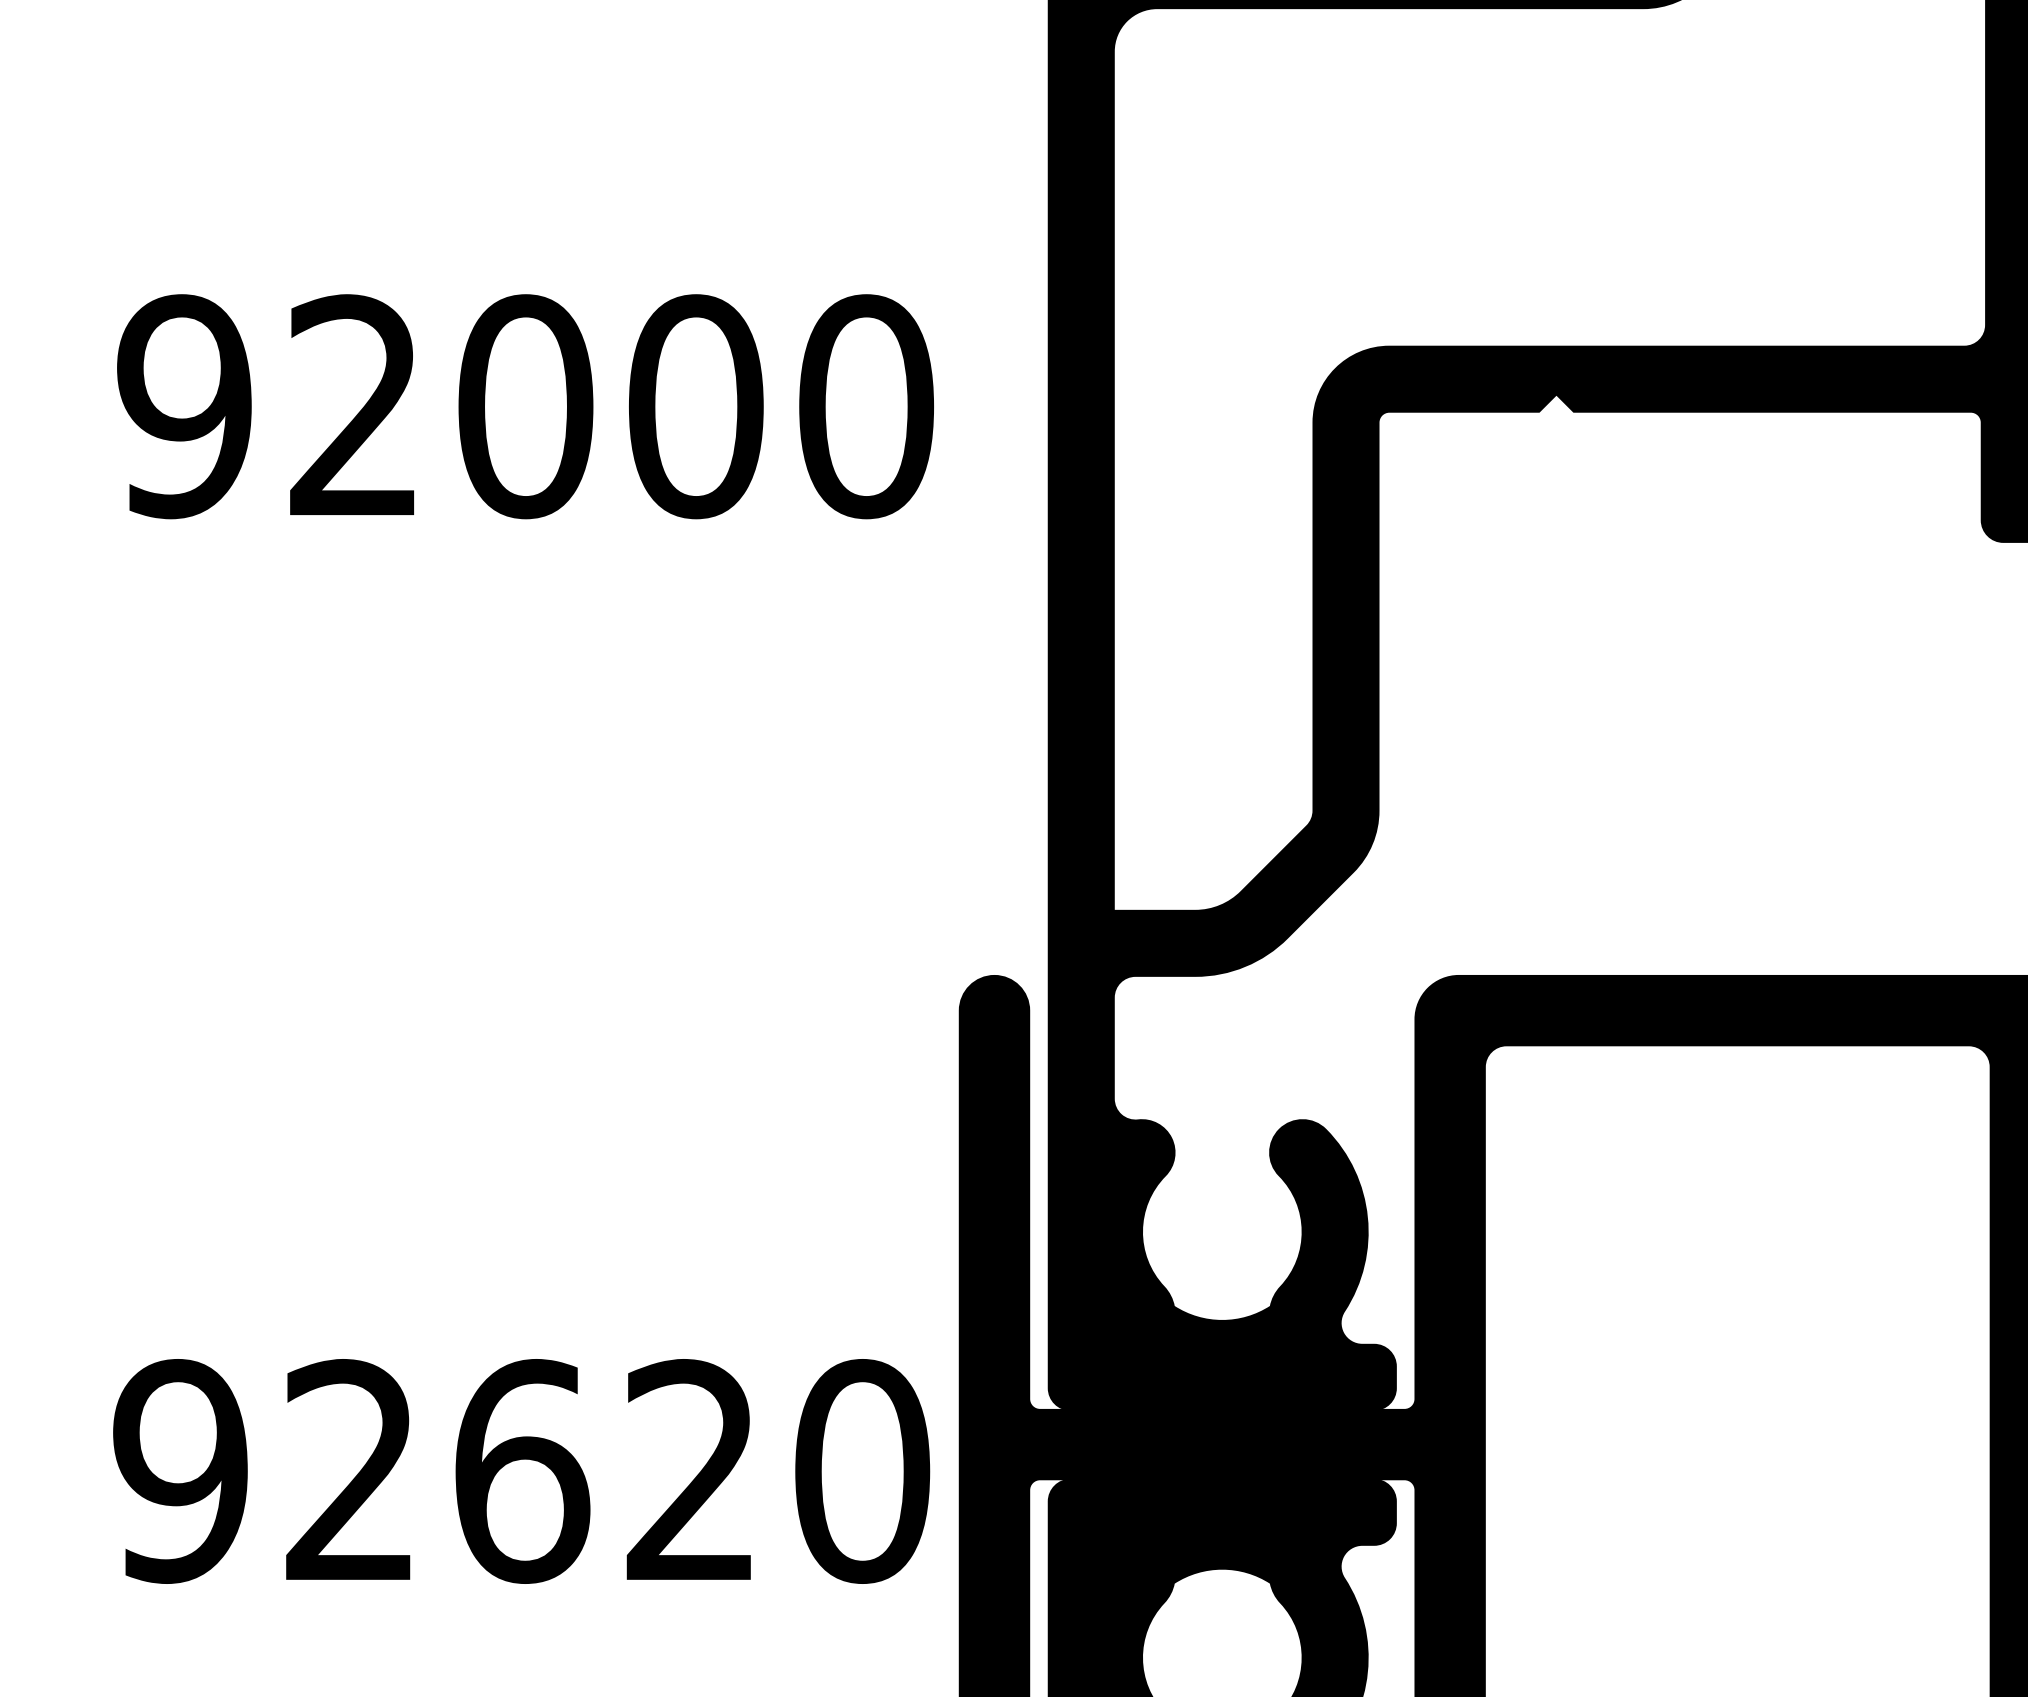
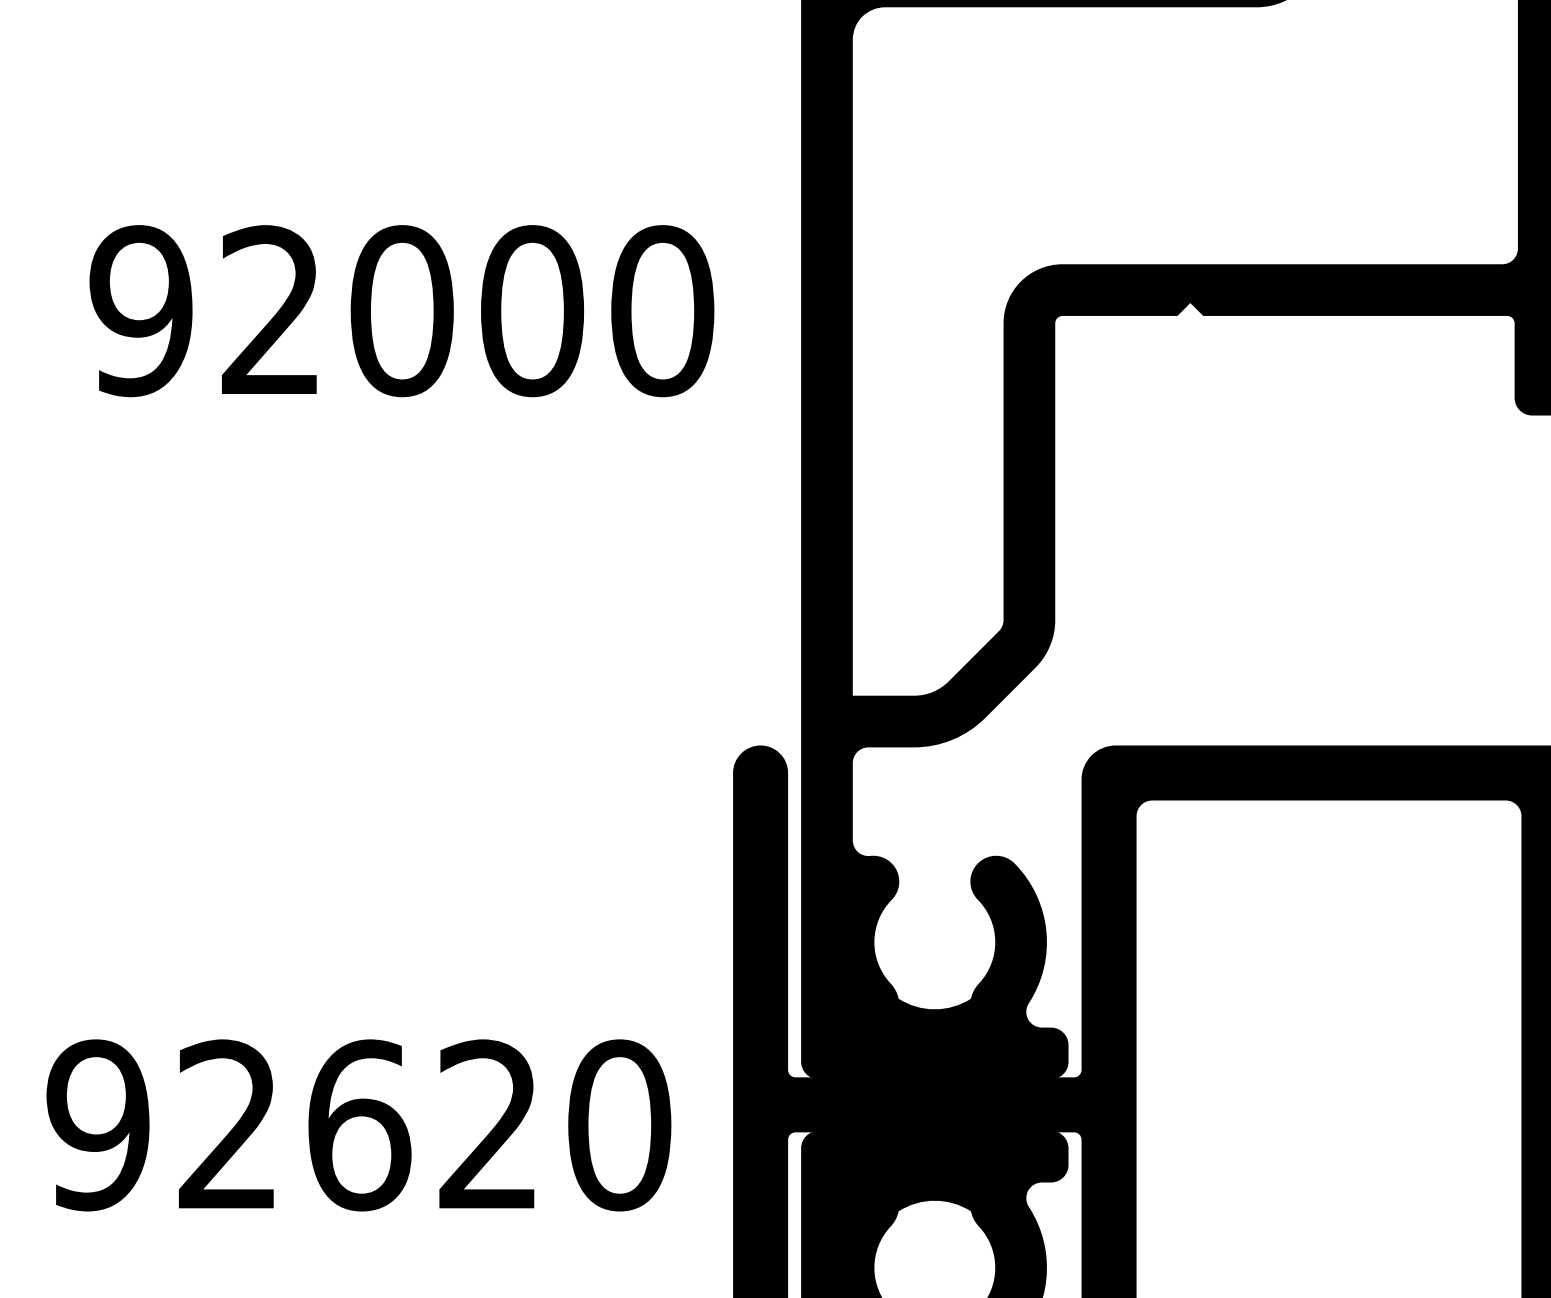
text: (521, 1471) -> (358, 1125), moved

